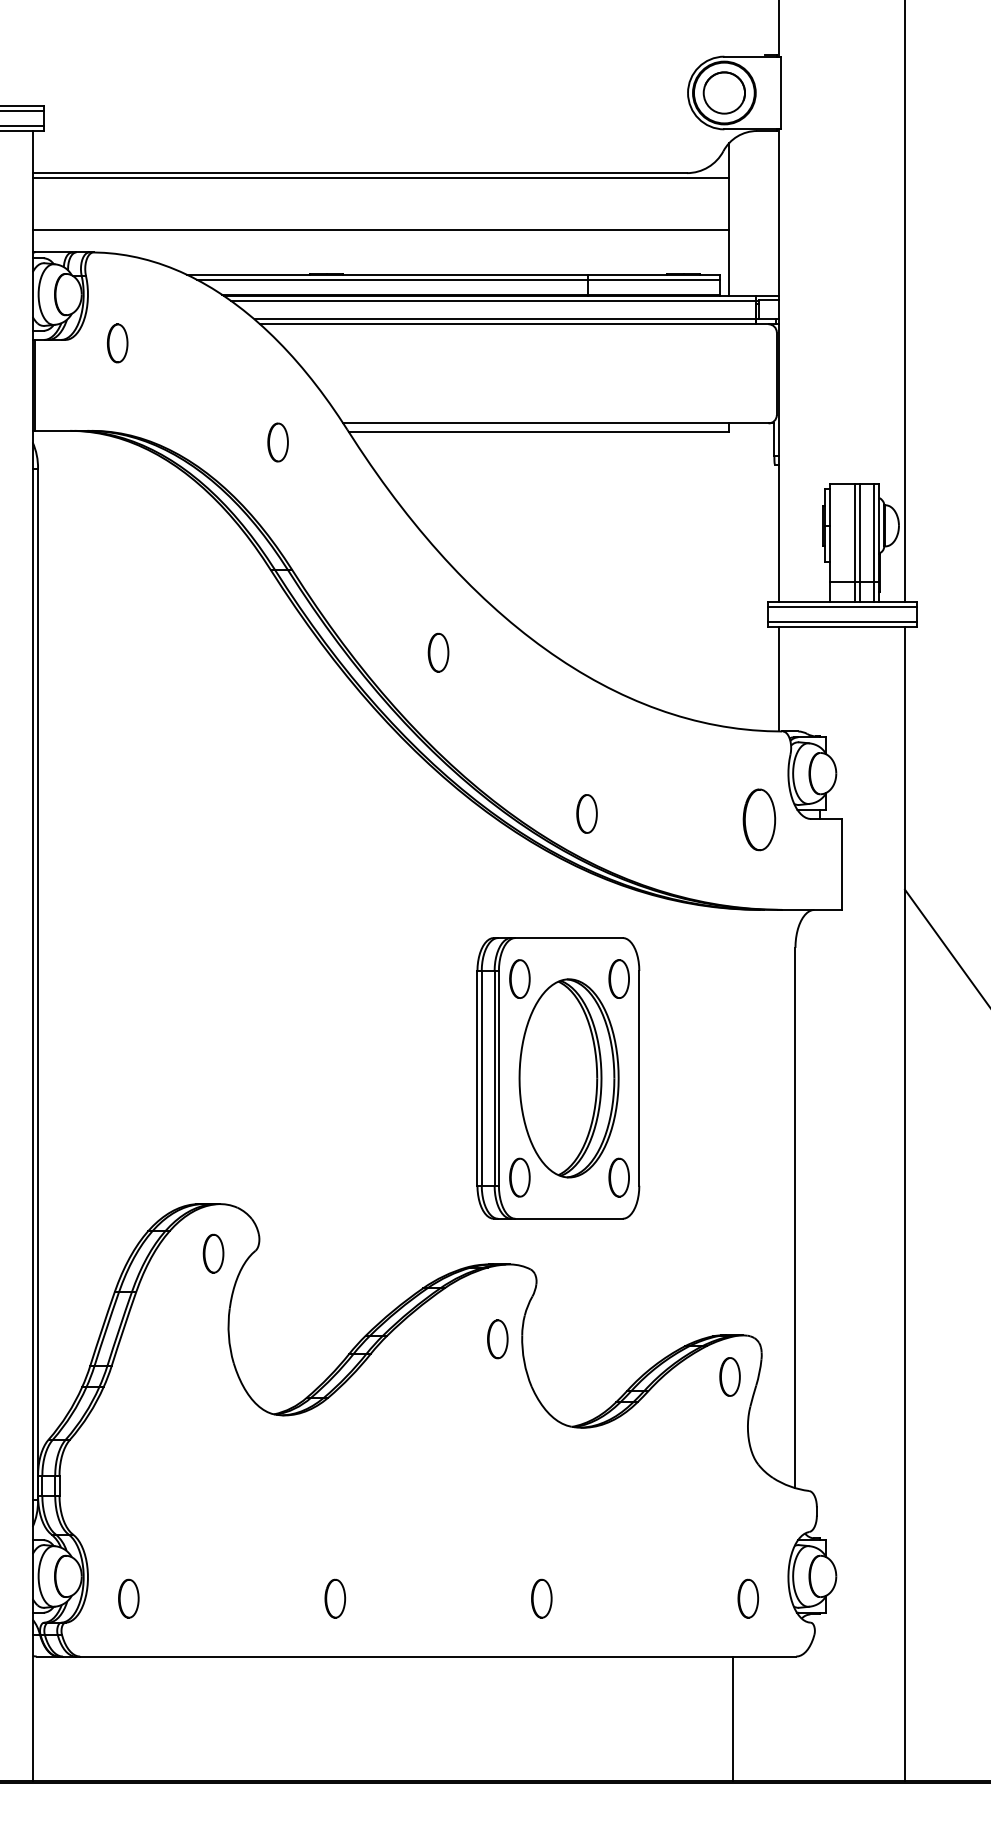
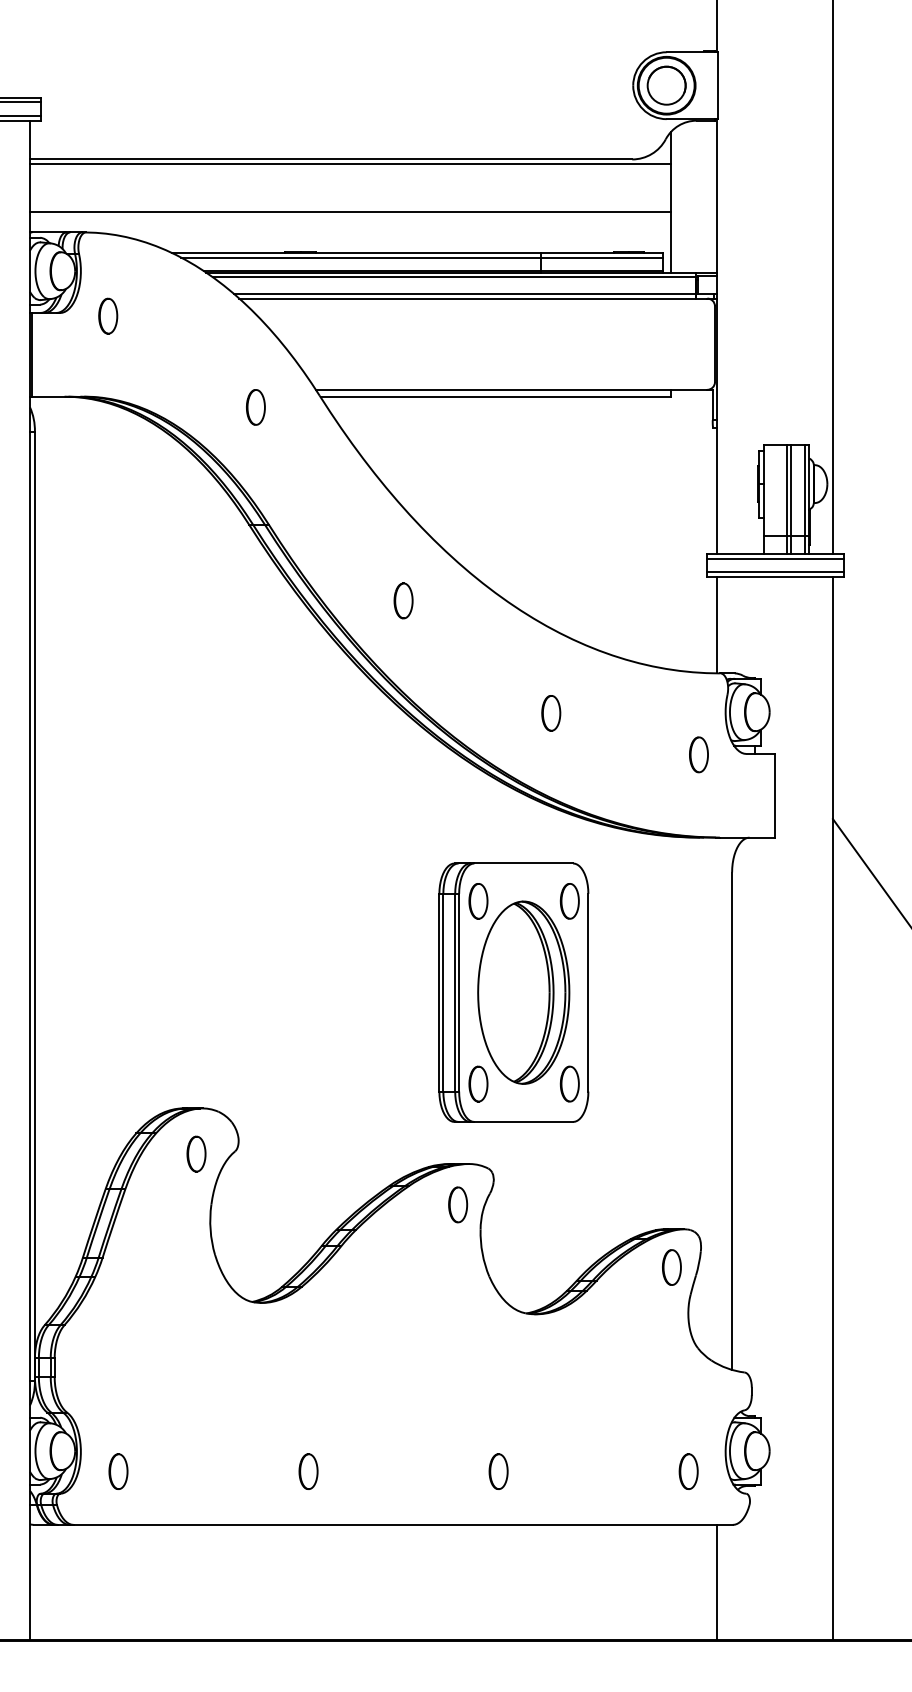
part: (587, 814) -> (551, 713), moved
part: (758, 819) -> (698, 754), size x0.62
part: (498, 1338) -> (458, 1204), moved
line: (732, 1718) -> (717, 1581), moved

